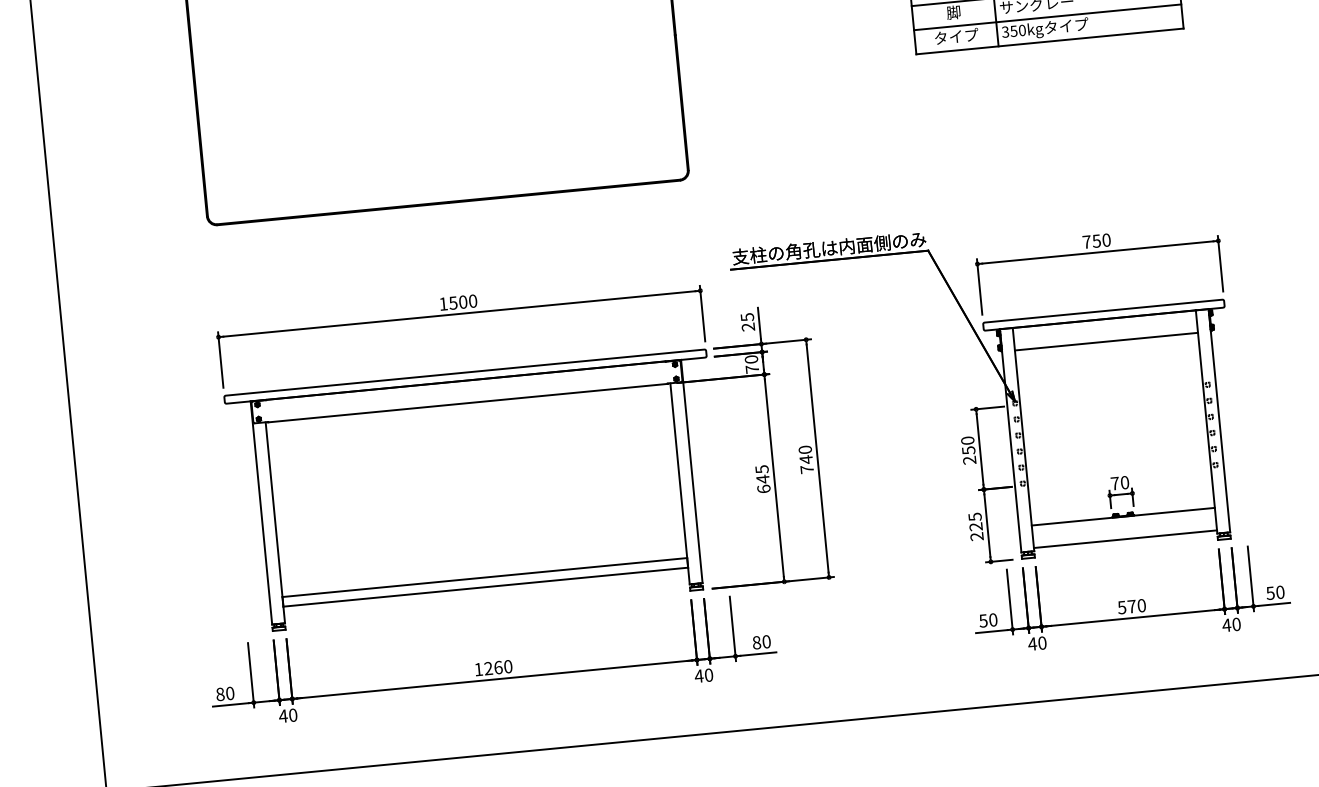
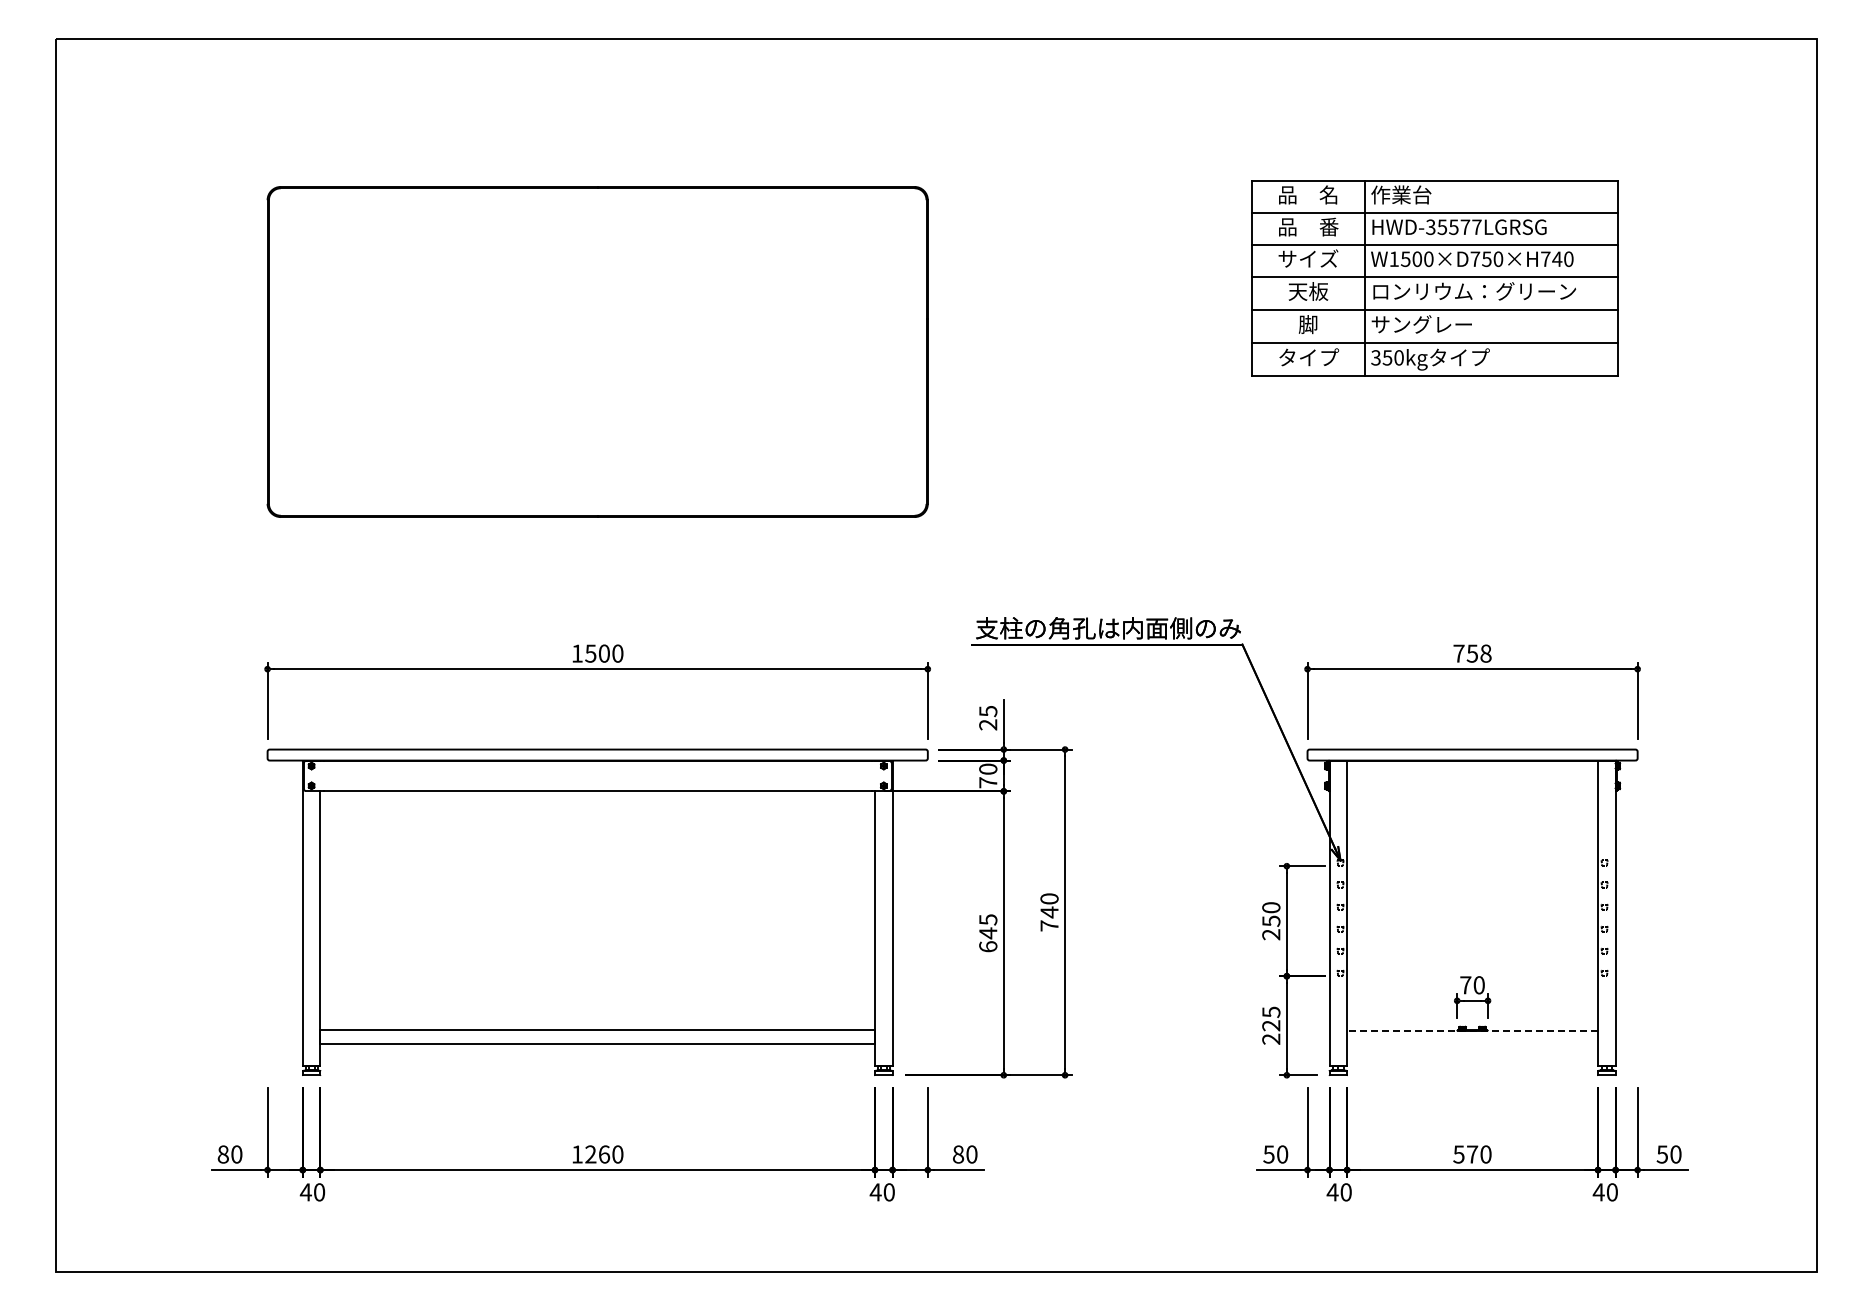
text: (1106, 240) -> (1485, 653), 750 -> 758
line: (1106, 341) -> (1472, 791), removed
line: (1123, 516) -> (1472, 1031), solid -> dashed
line: (1125, 539) -> (1472, 1062), removed

